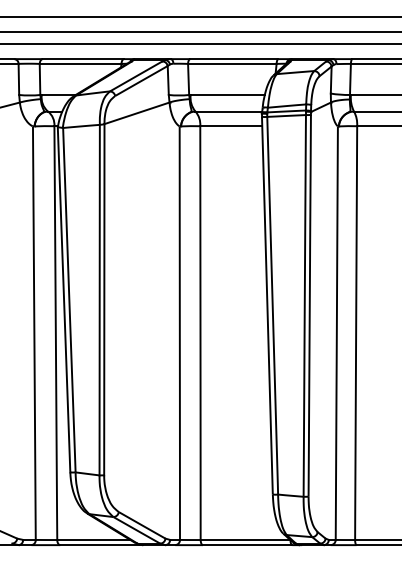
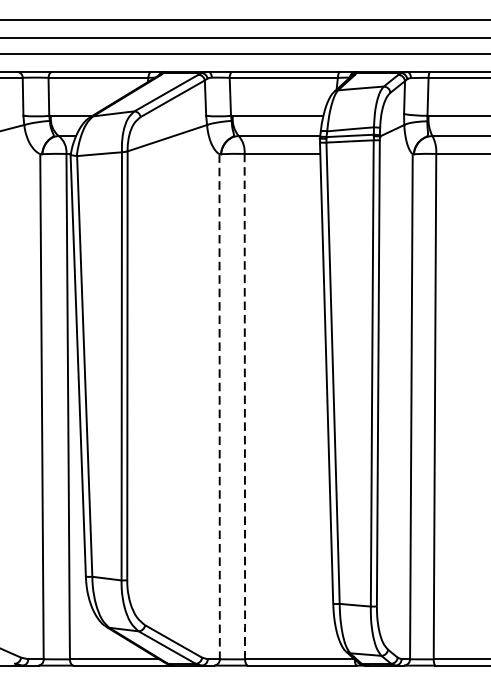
line: (200, 333) -> (244, 407), solid -> dashed
line: (179, 334) -> (219, 408), solid -> dashed

